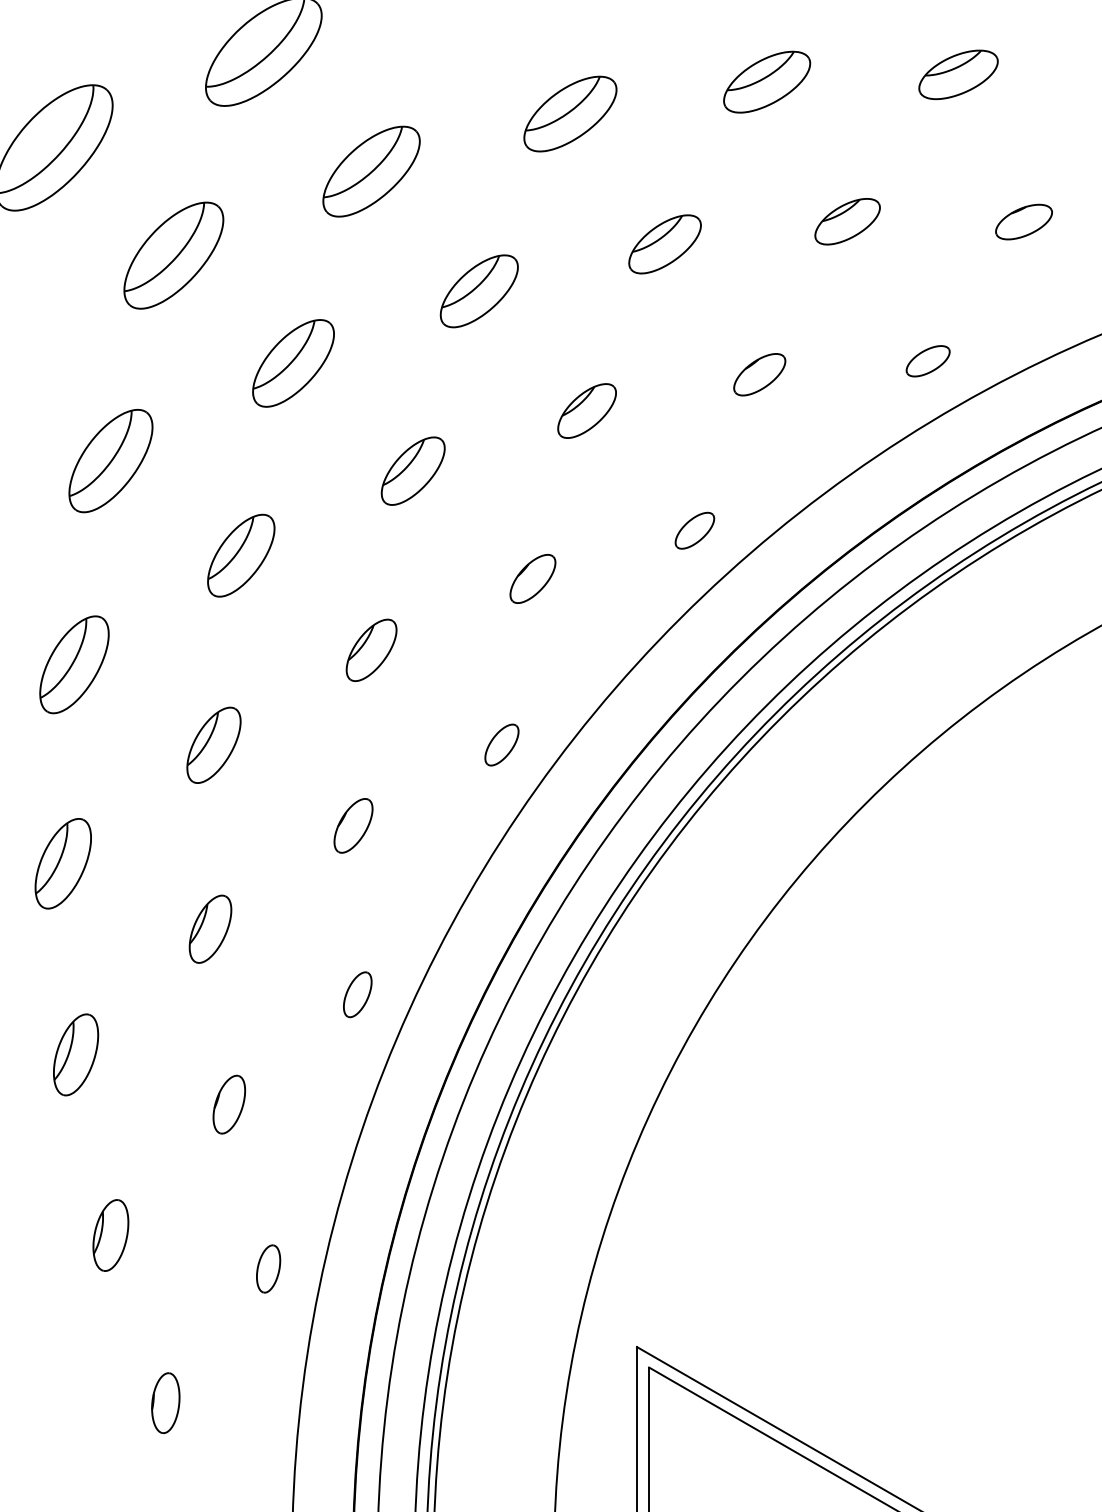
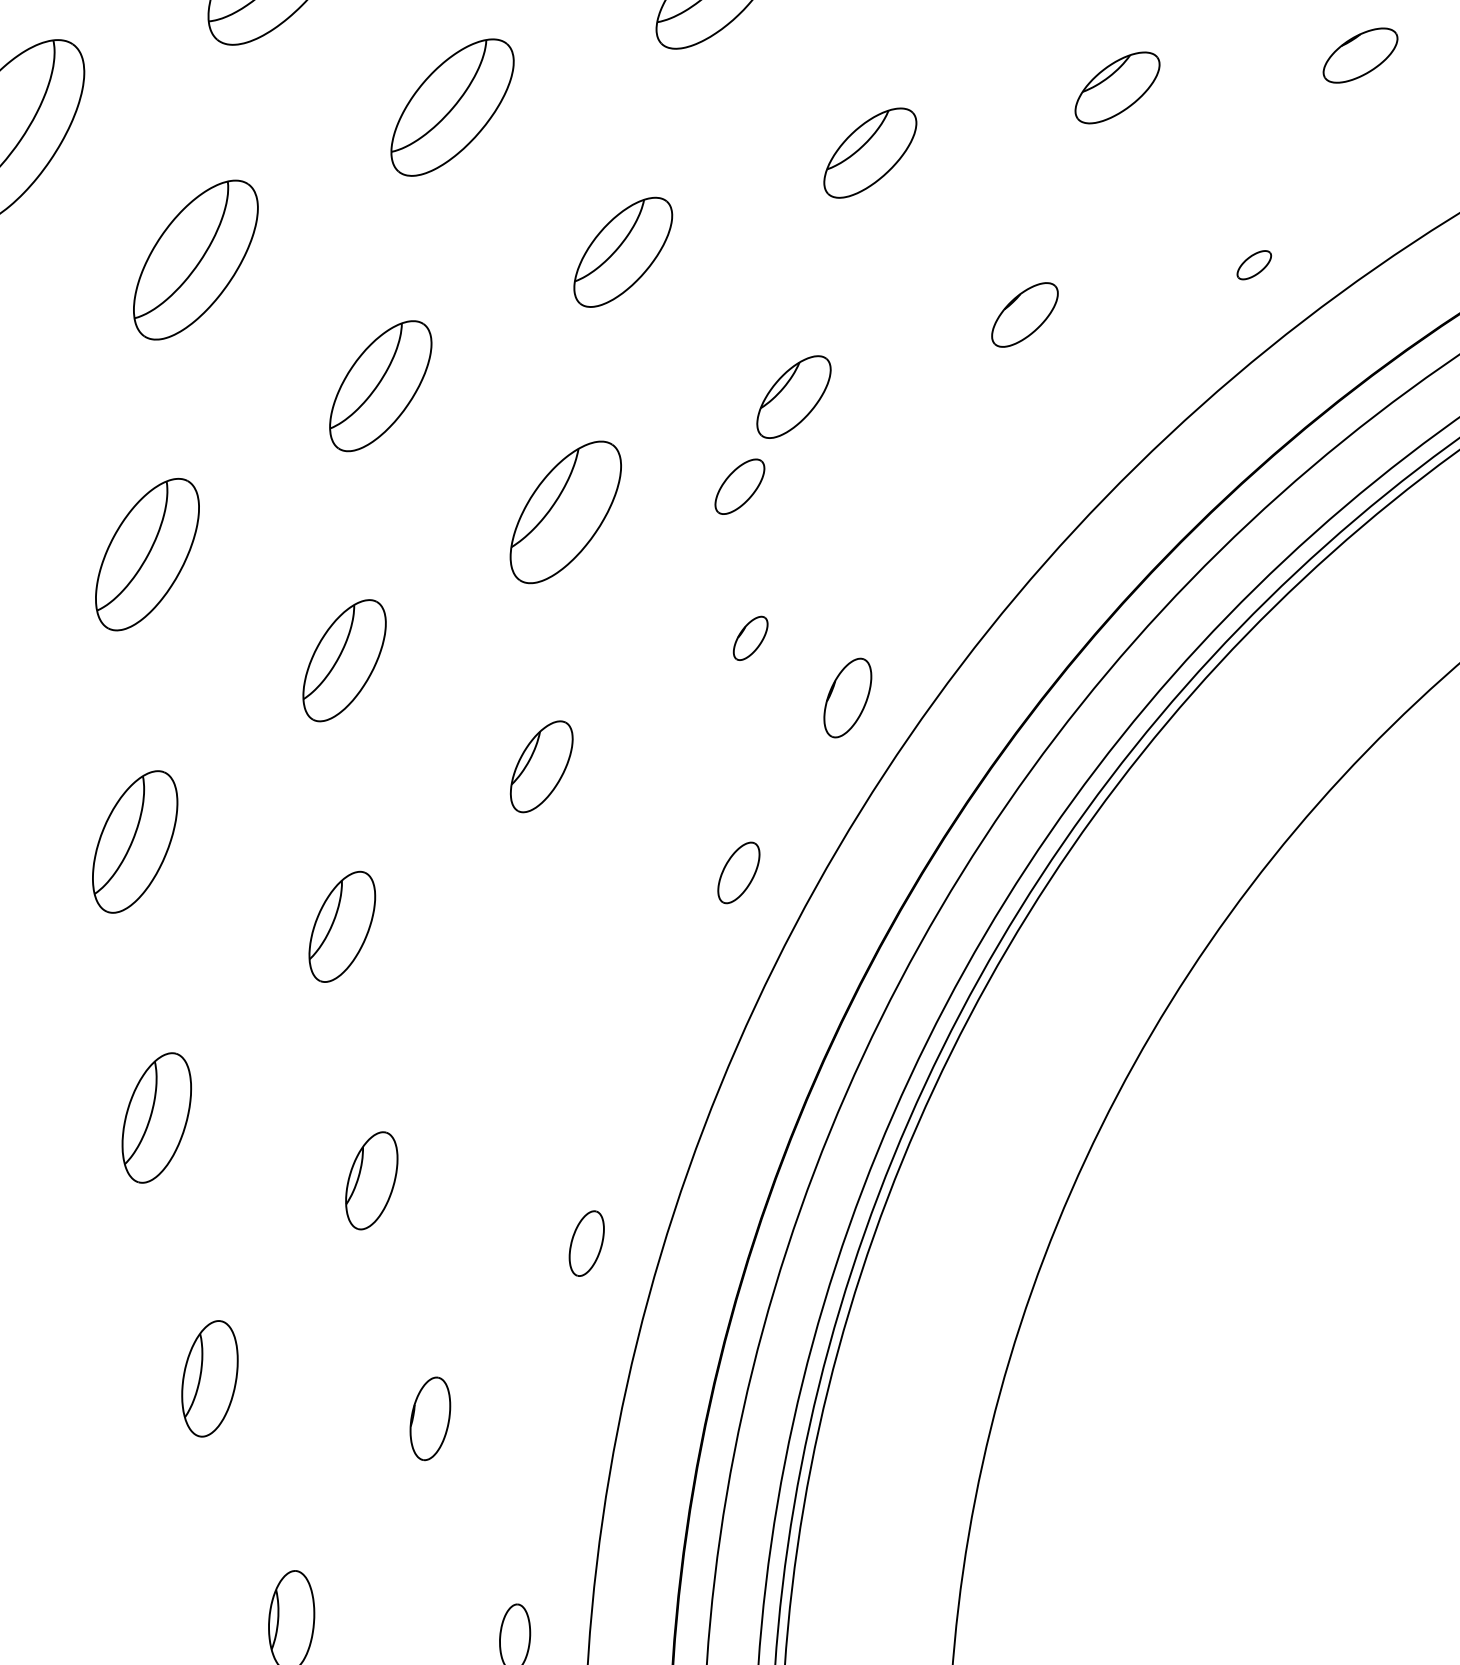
part: (927, 361) -> (1253, 265), size x0.6
part: (412, 470) -> (564, 511), size x1.4
part: (694, 530) -> (739, 486), moved
part: (532, 578) -> (749, 637), size x0.6
part: (353, 825) -> (847, 697), moved

